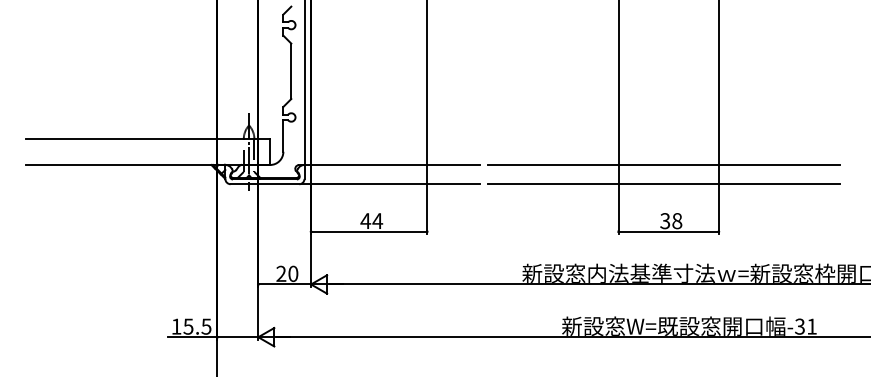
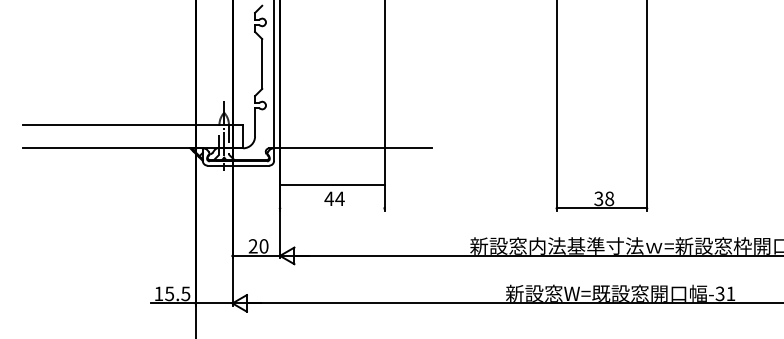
line: (663, 164) -> (597, 147), removed
line: (390, 184) -> (351, 165), removed
line: (663, 184) -> (597, 165), removed
line: (369, 231) -> (332, 184), moved

